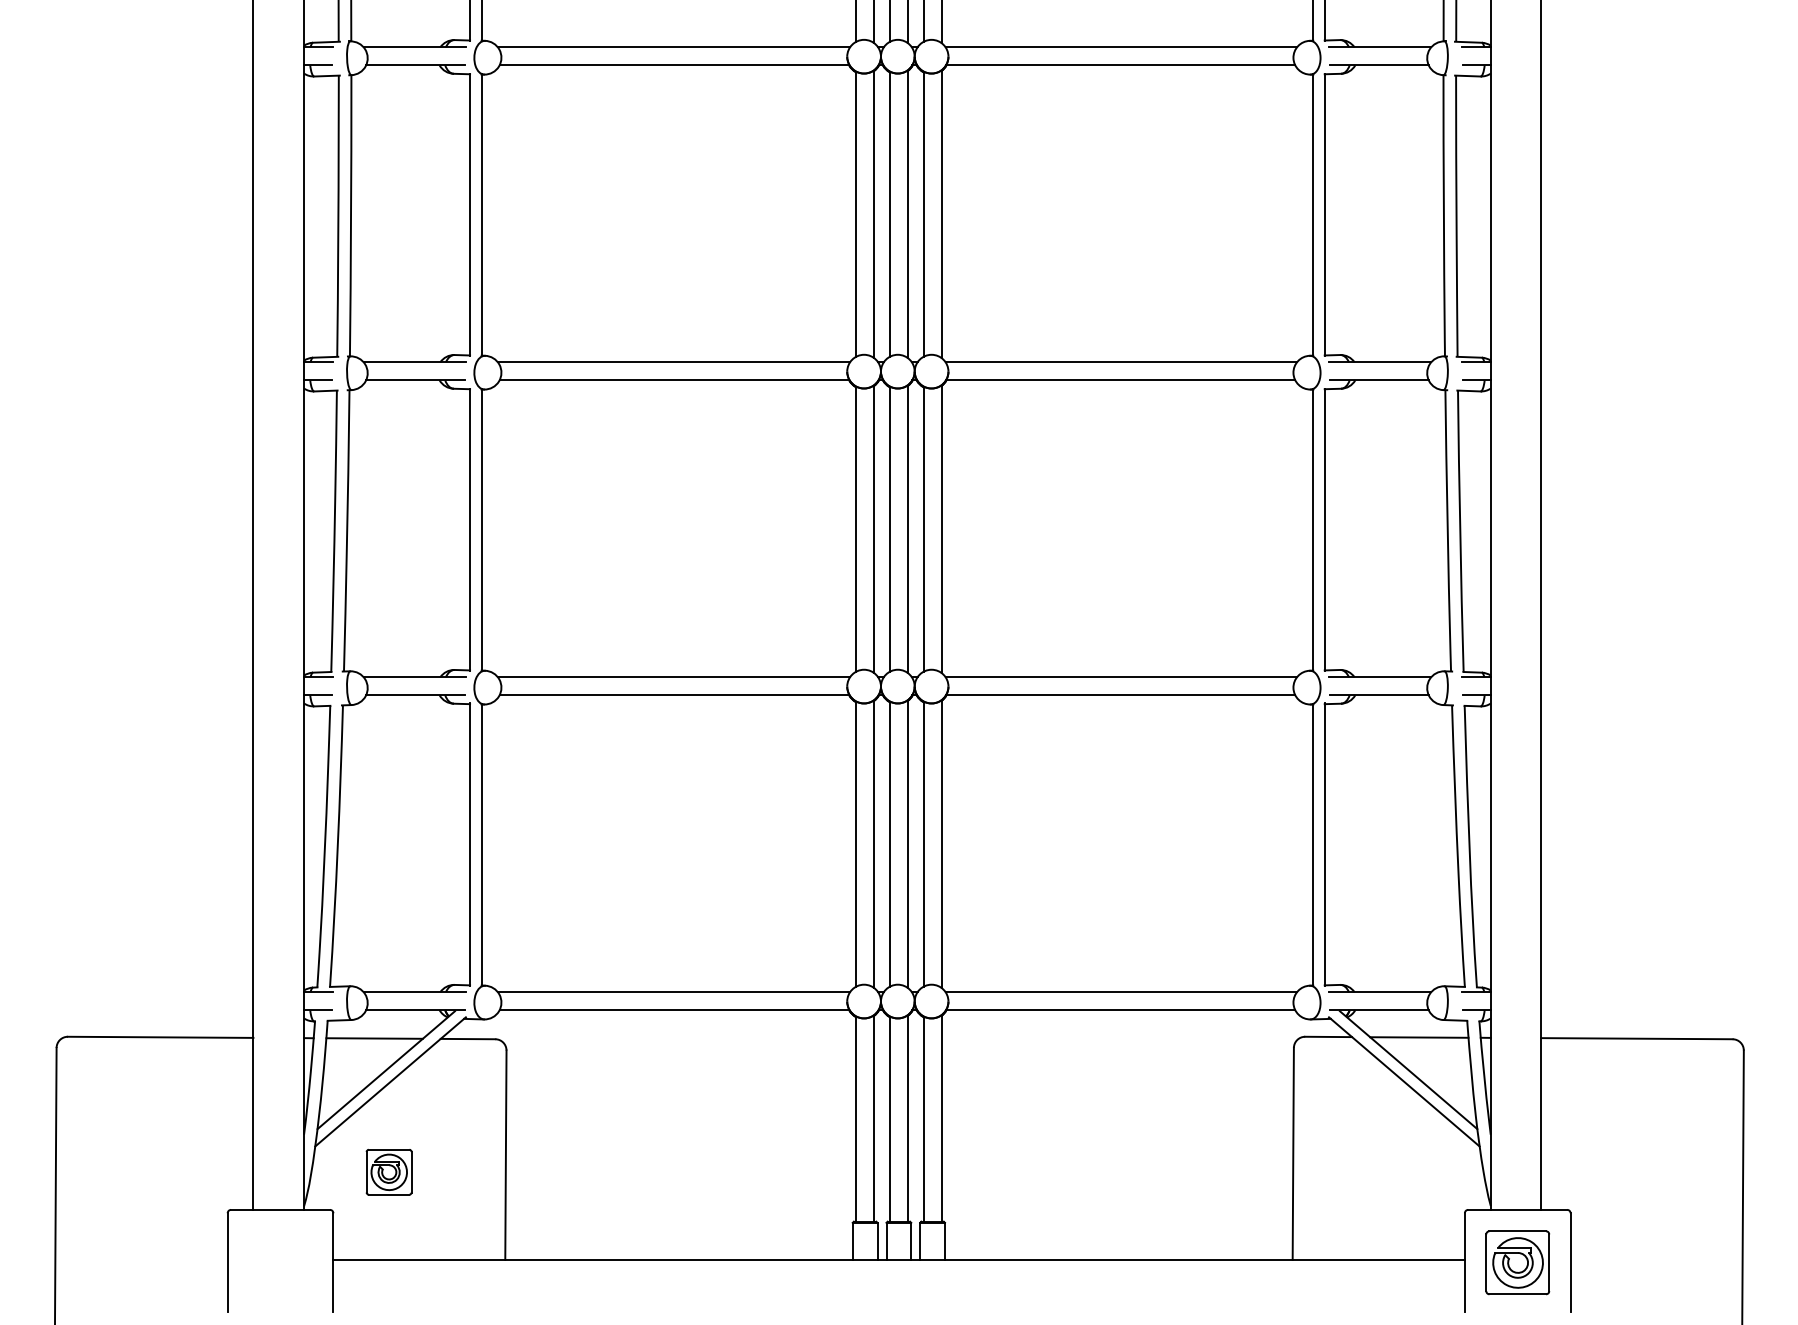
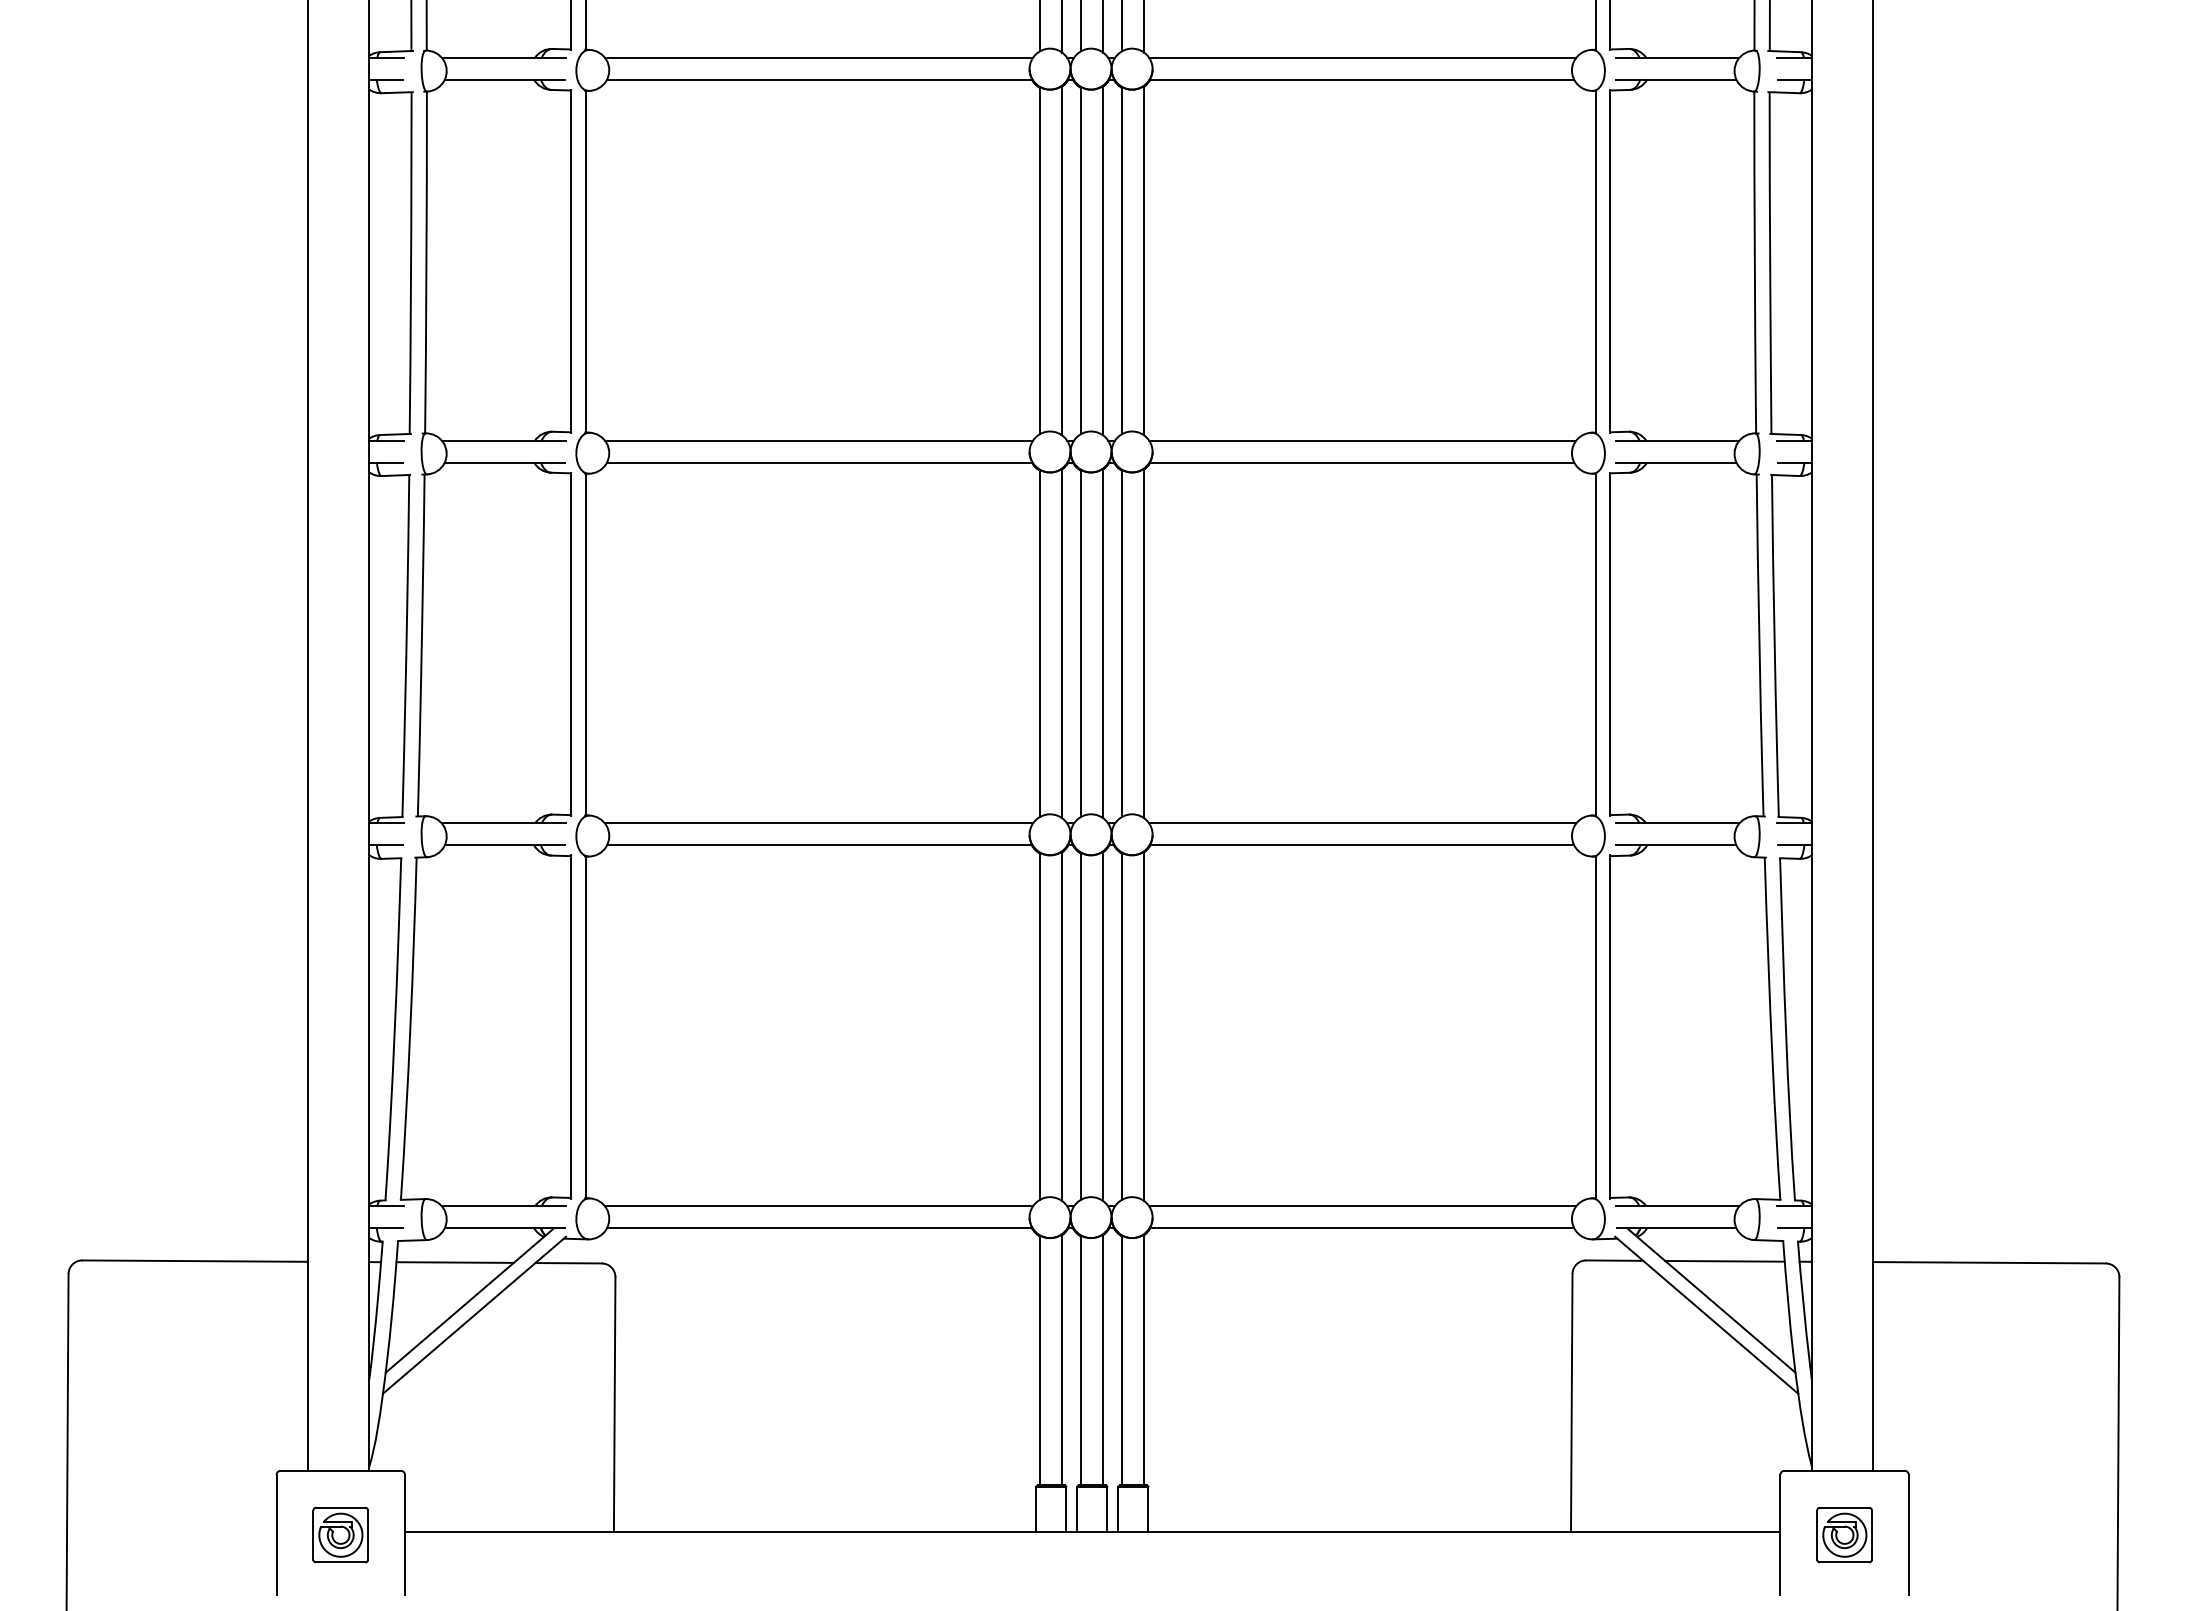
part: (388, 1172) -> (340, 1535), moved
part: (1517, 1262) -> (1844, 1534), size x0.71

